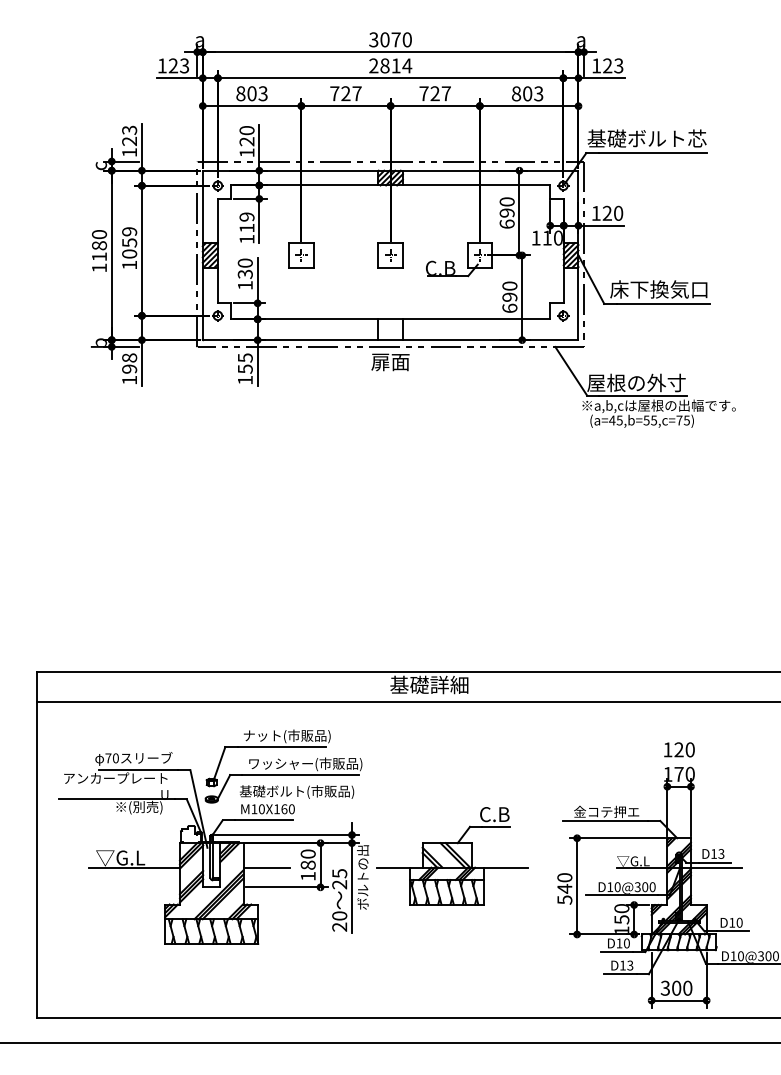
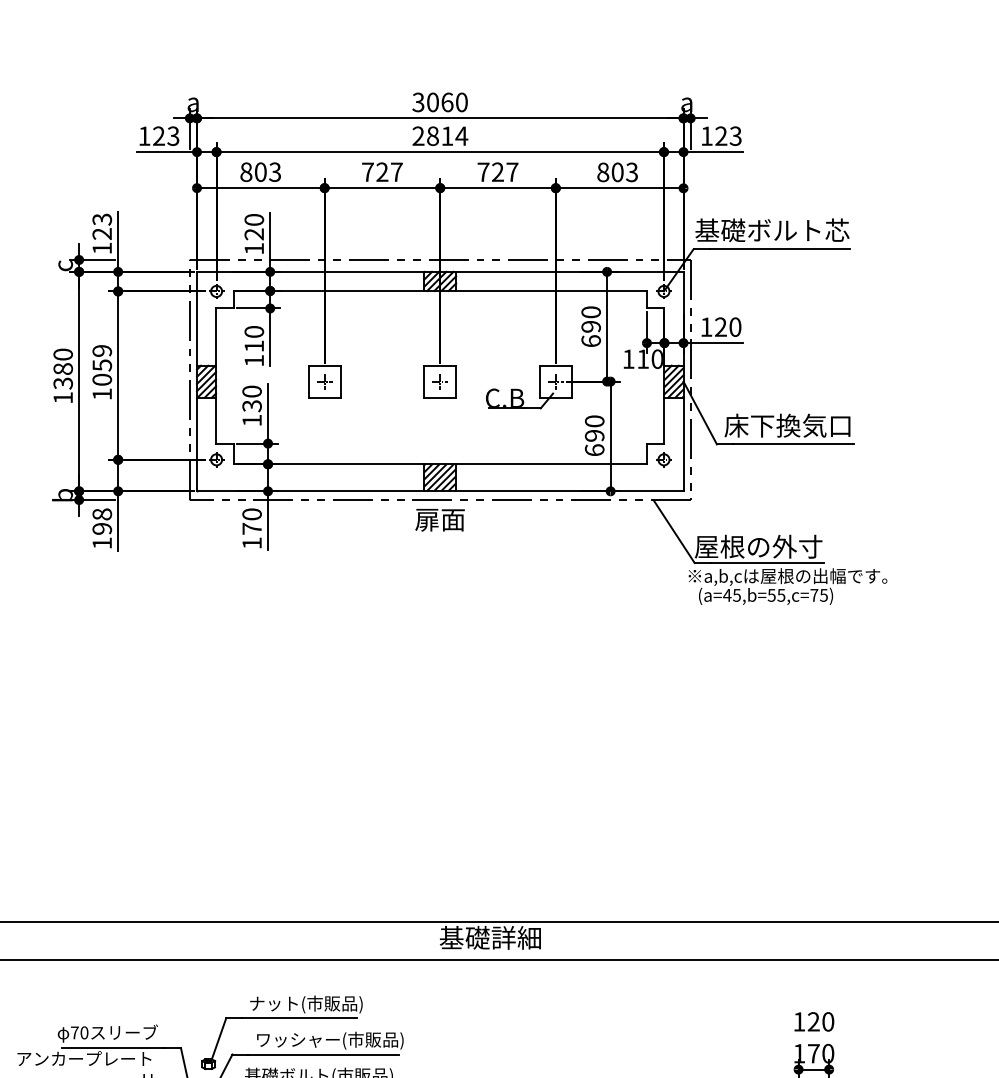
text: (395, 39) -> (446, 101), 3070 -> 3060
text: (246, 216) -> (253, 331), 119 -> 110
text: (99, 256) -> (63, 382), 1180 -> 1380
hatch: (390, 329) -> (440, 477), added
text: (244, 363) -> (251, 521), 155 -> 170

